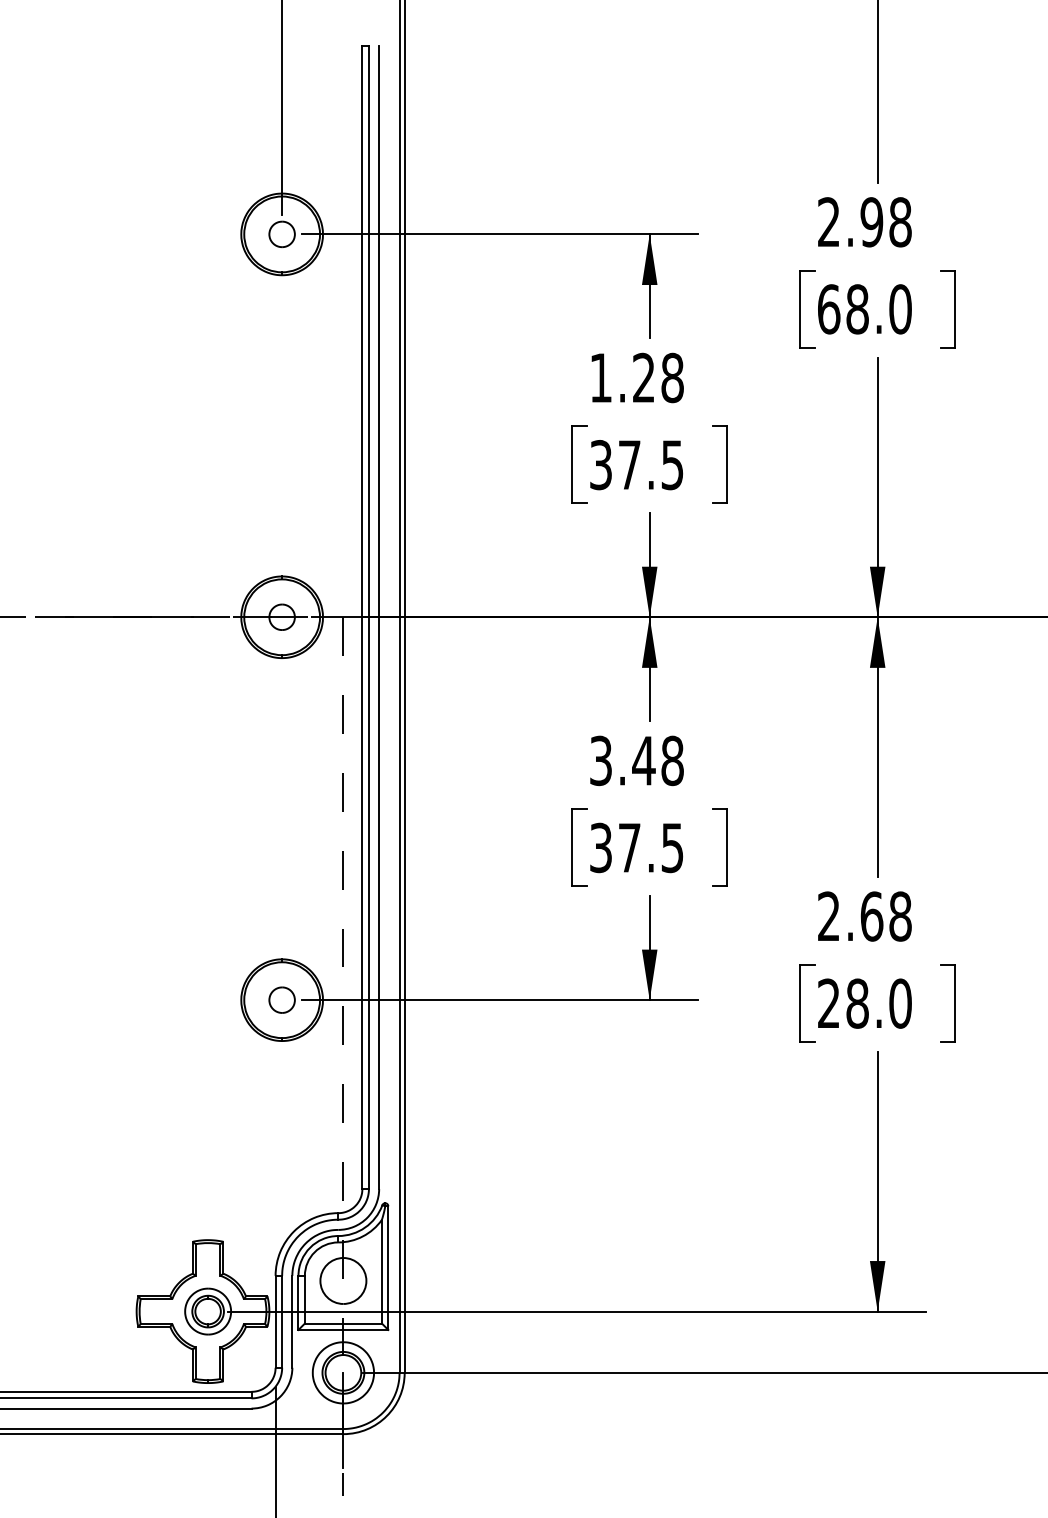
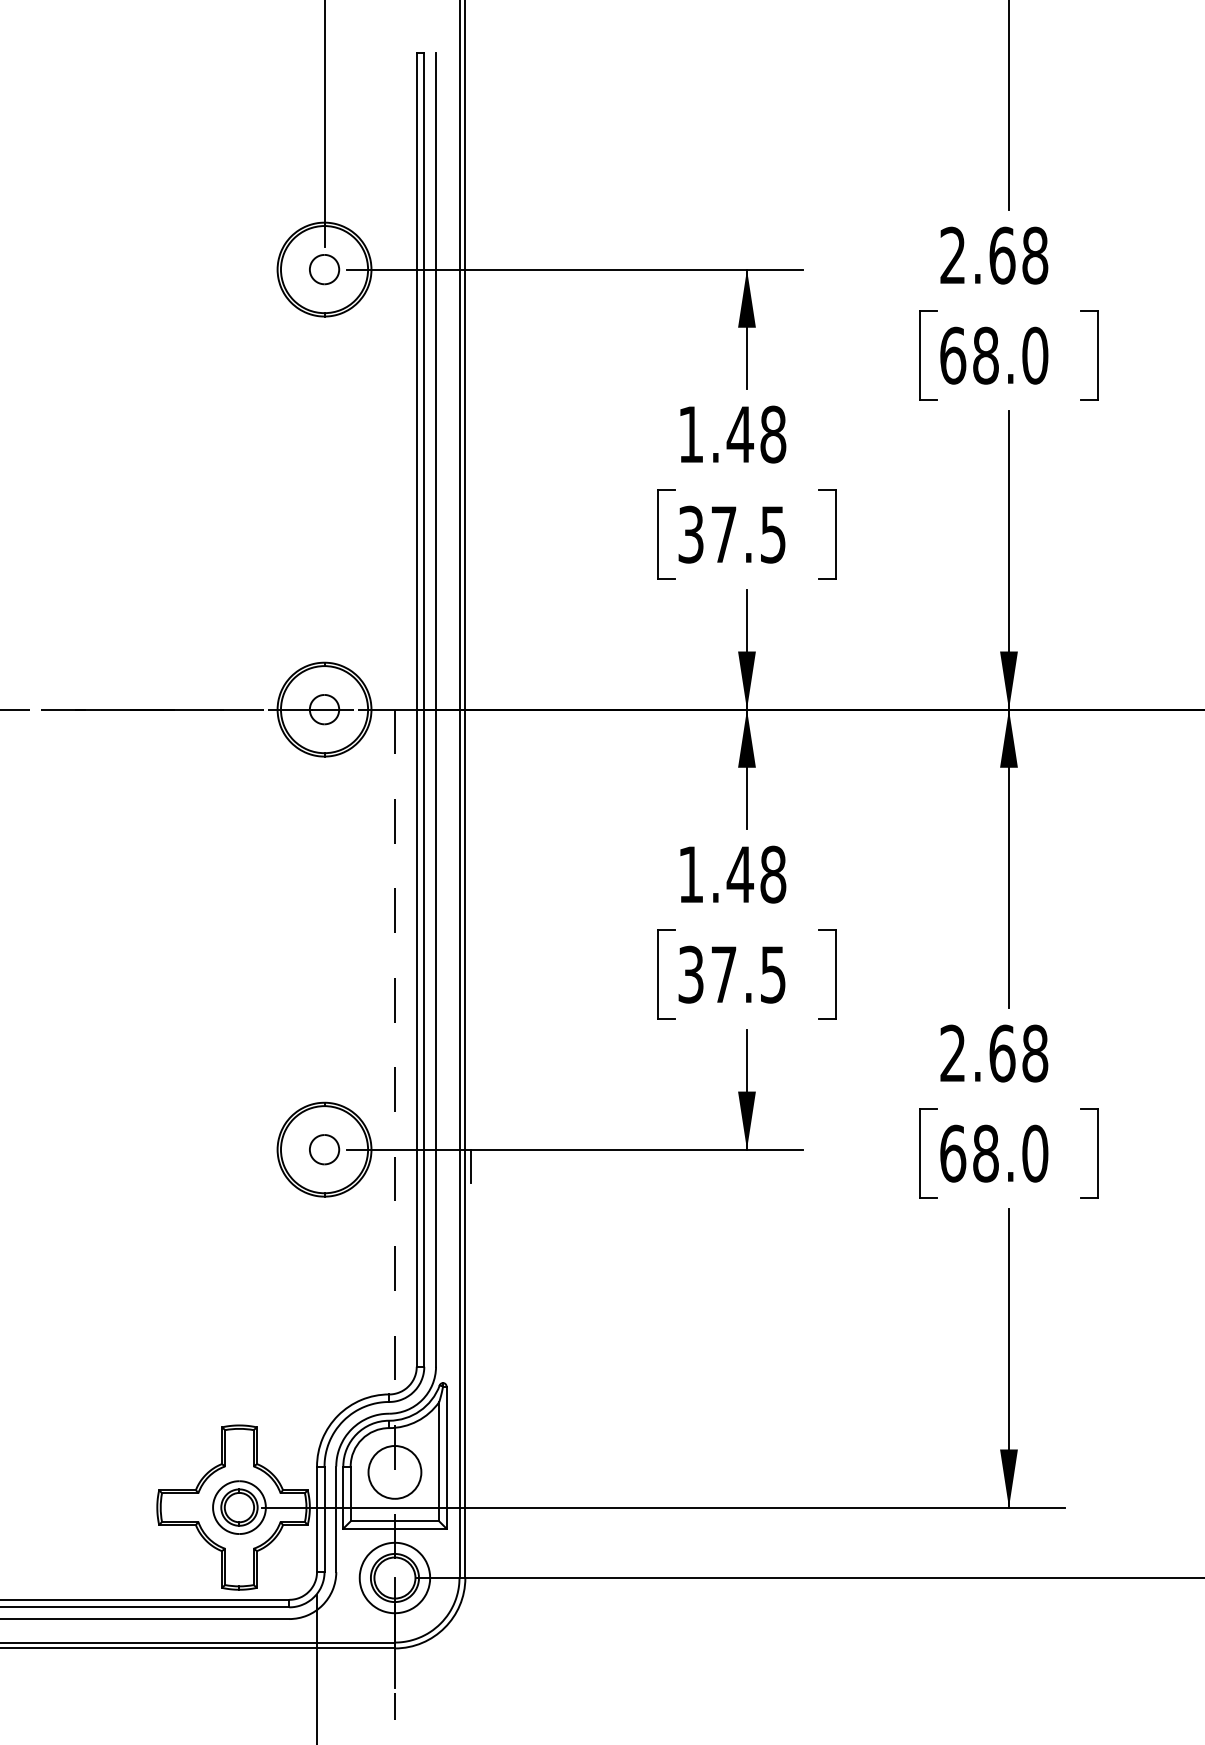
text: (871, 222) -> (1001, 255), 2.98 -> 2.68
text: (643, 377) -> (739, 434), 1.28 -> 1.48
text: (600, 760) -> (690, 874), 3.48 -> 1.48
text: (829, 1003) -> (953, 1153), 28.0 -> 68.0
line: (409, 1014) -> (470, 1166), added

